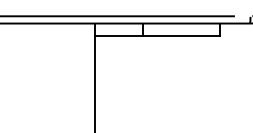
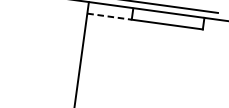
line: (119, 36) -> (110, 17), solid -> dashed

